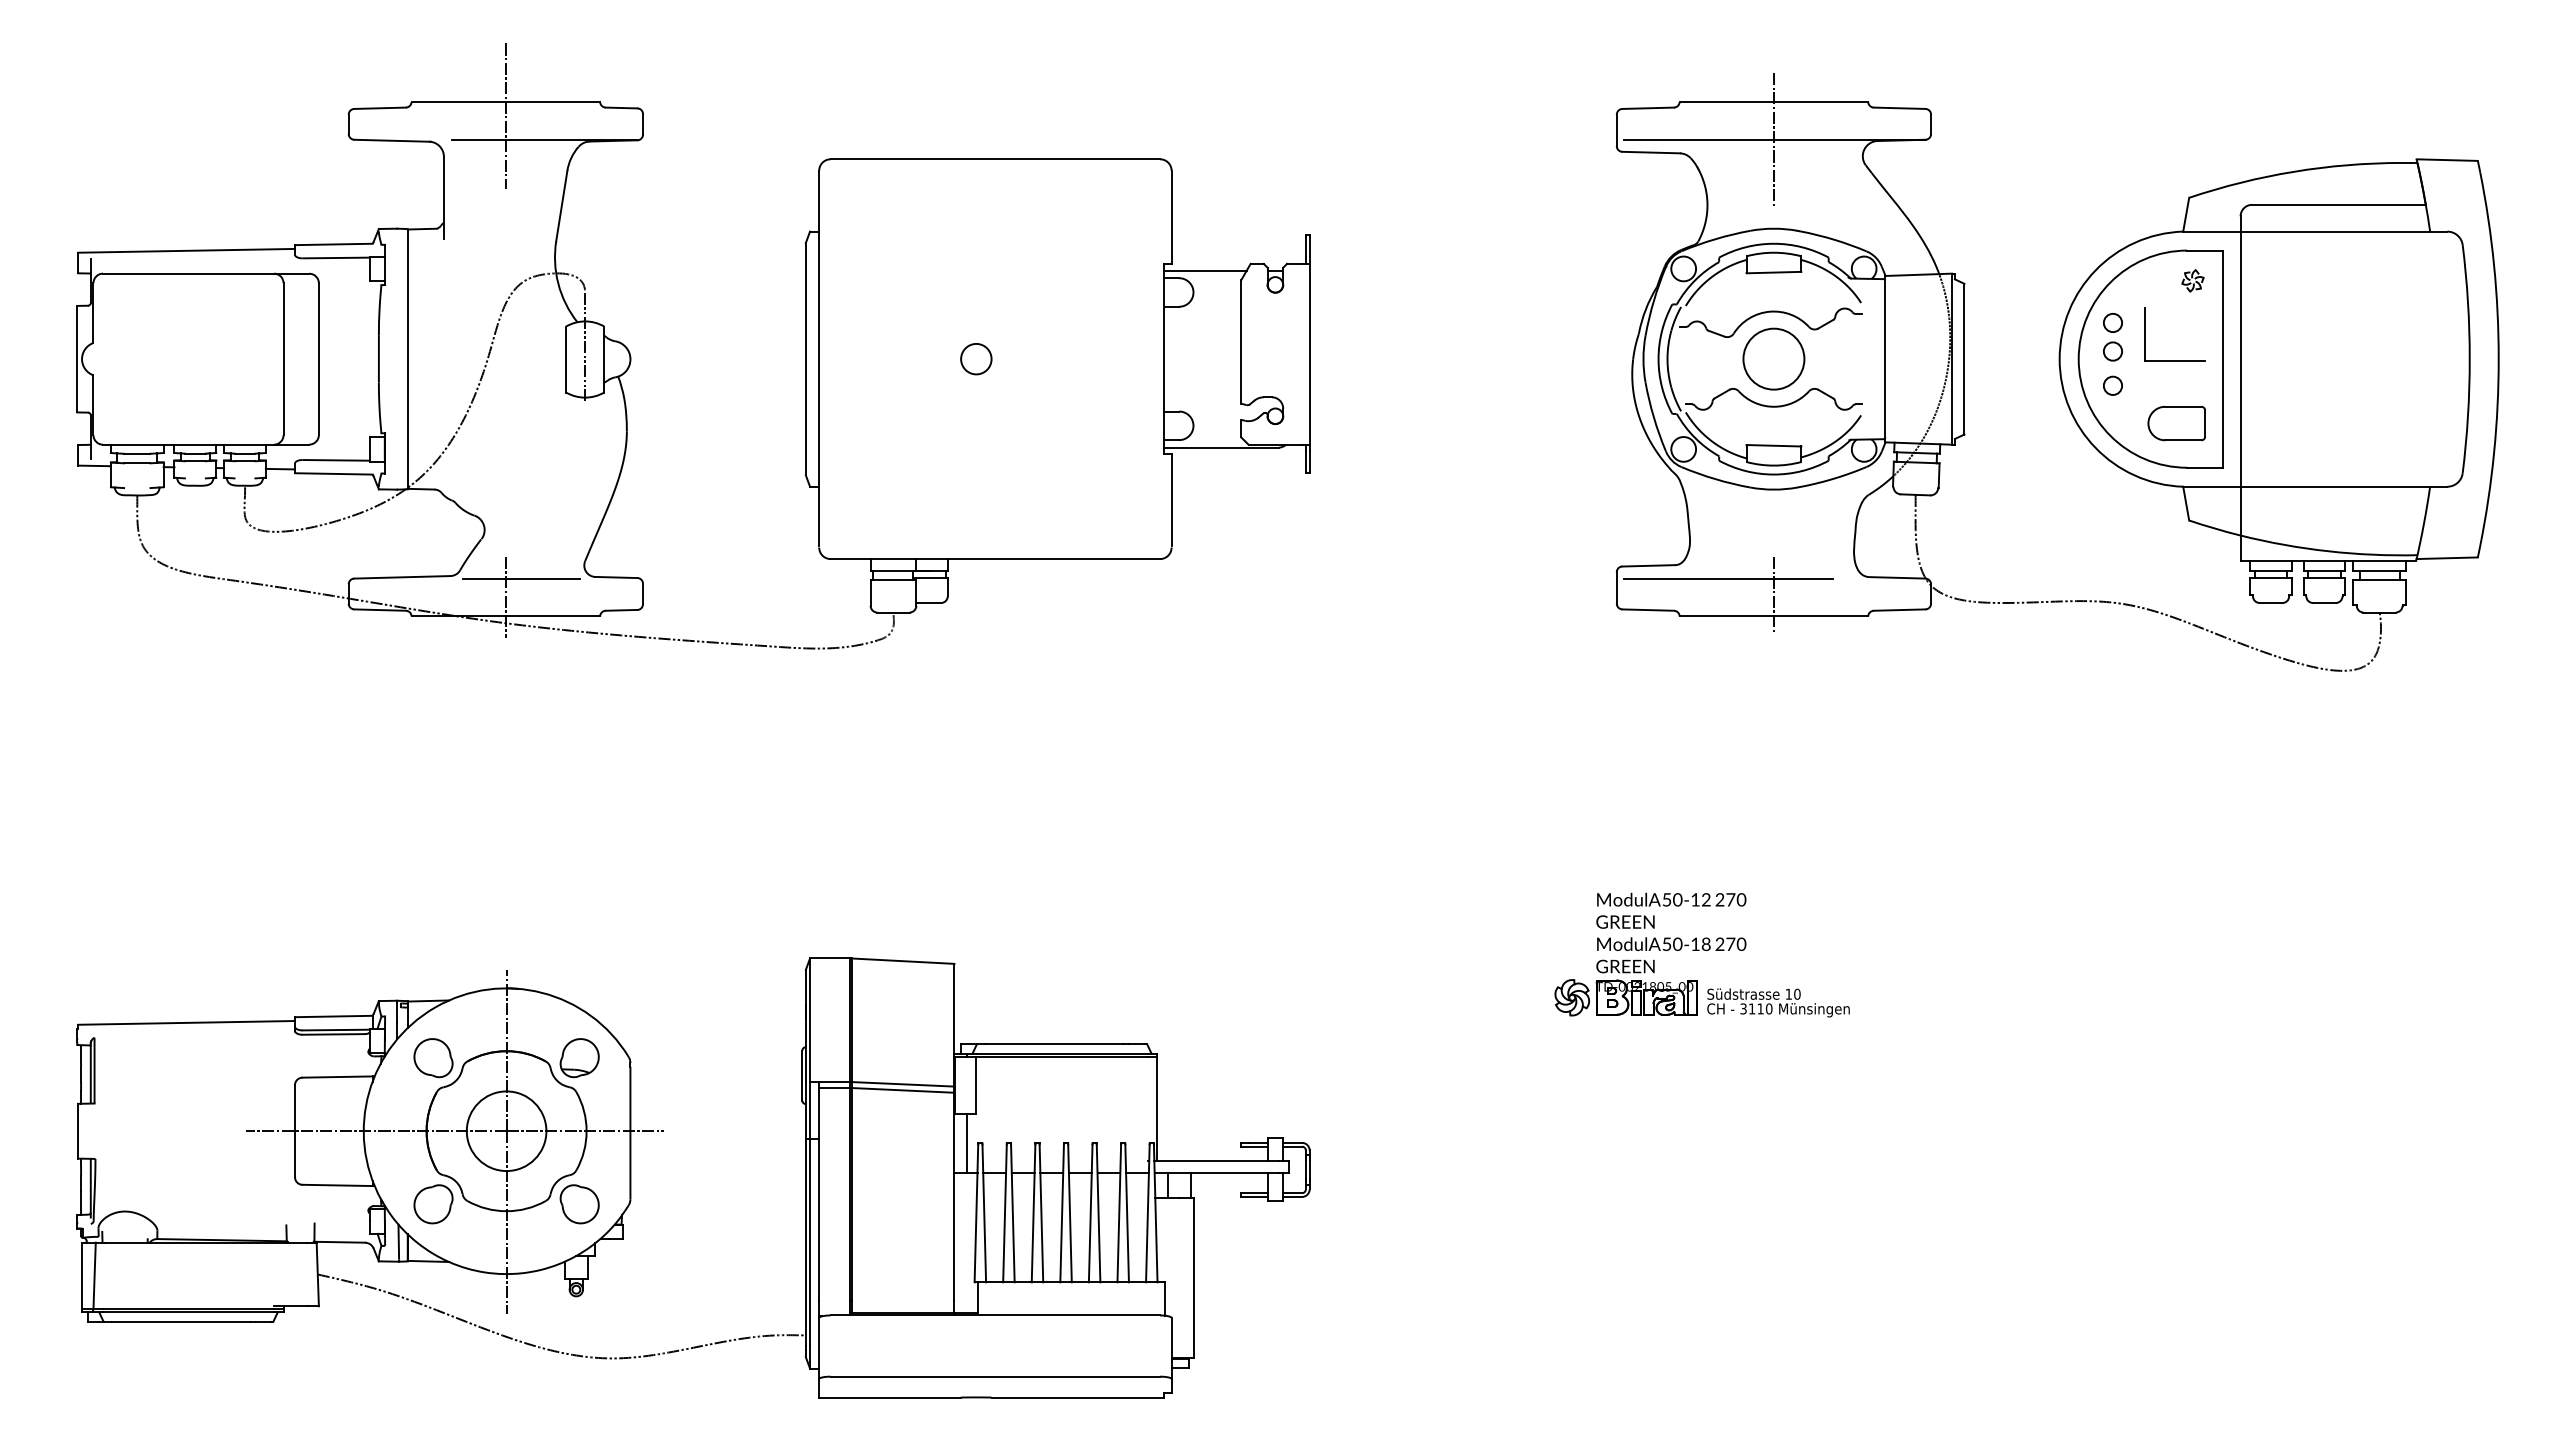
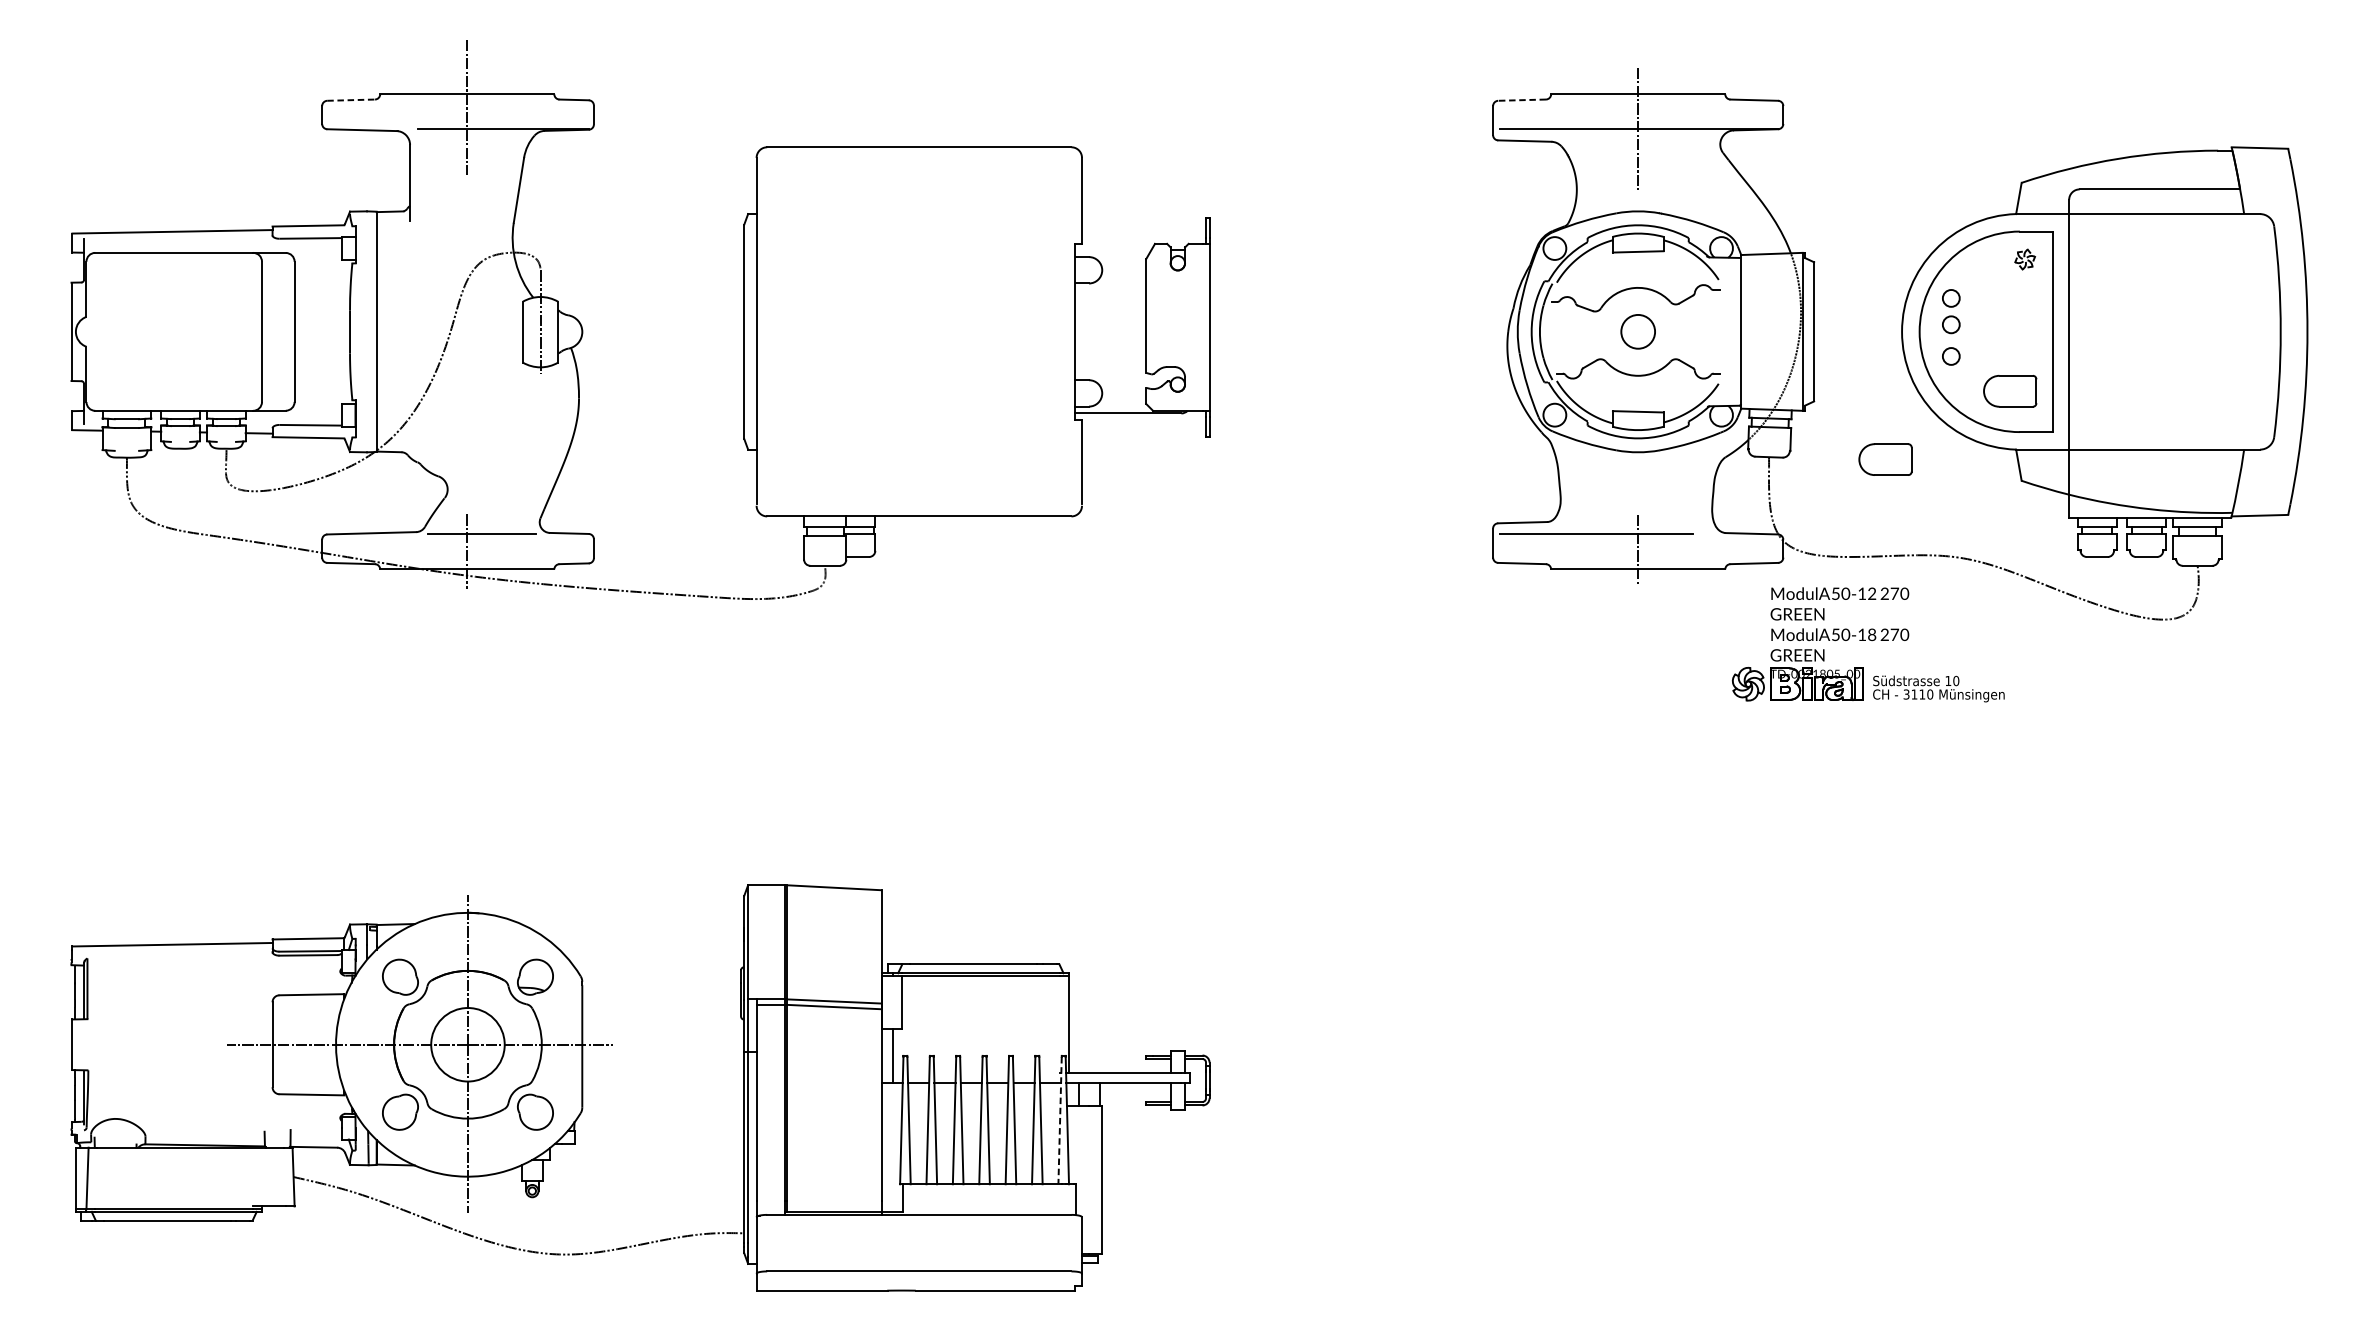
line: (380, 108) -> (351, 100), solid -> dashed
line: (1648, 108) -> (1522, 100), solid -> dashed
line: (1204, 270) -> (1112, 249), removed
circle: (1773, 358) -> (1637, 331), size x0.6
circle: (976, 359) -> (901, 332), removed
part: (2174, 360) -> (2008, 333), removed
part: (2041, 497) -> (1885, 459), added
part: (1701, 954) -> (1867, 644), moved
line: (1147, 1213) -> (1059, 1120), solid -> dashed

